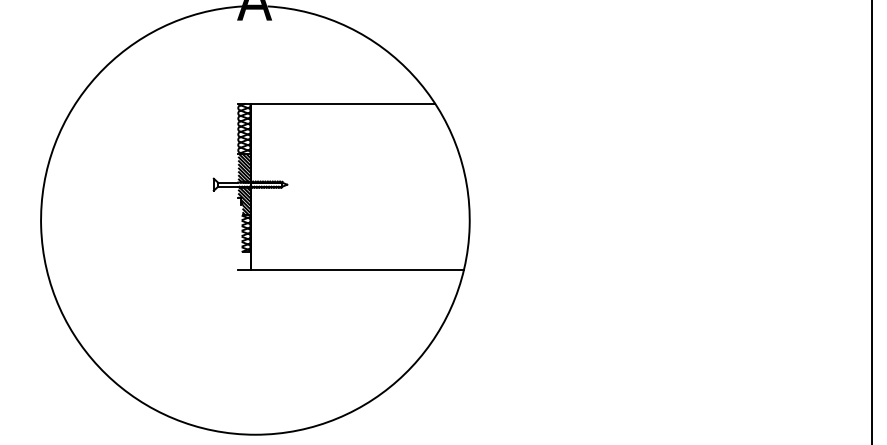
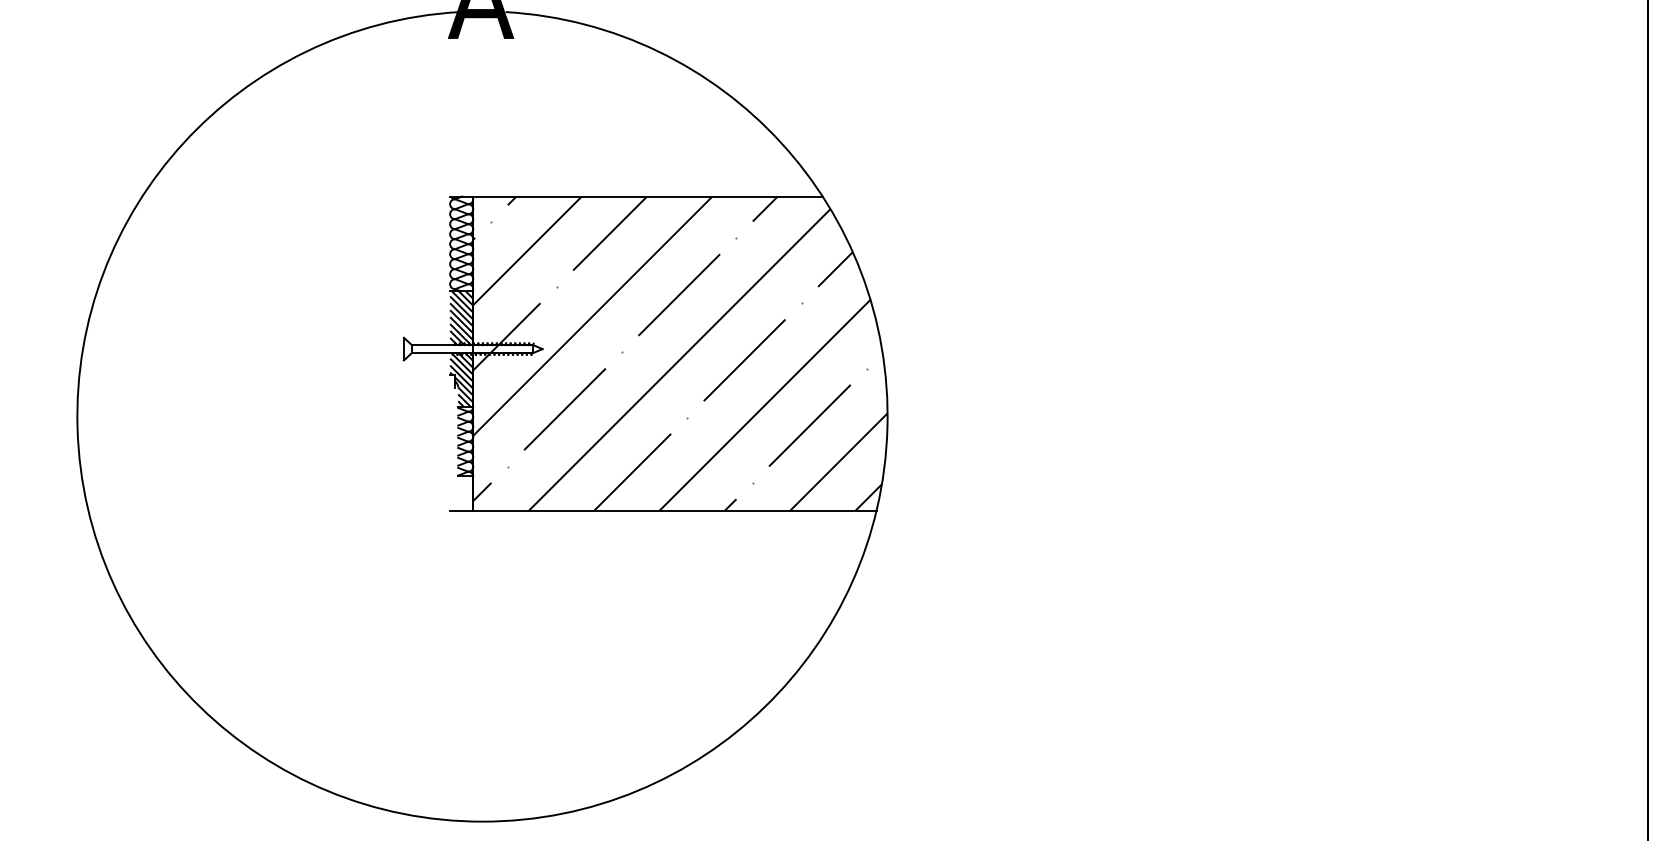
hatch: (359, 187) -> (679, 354), added

